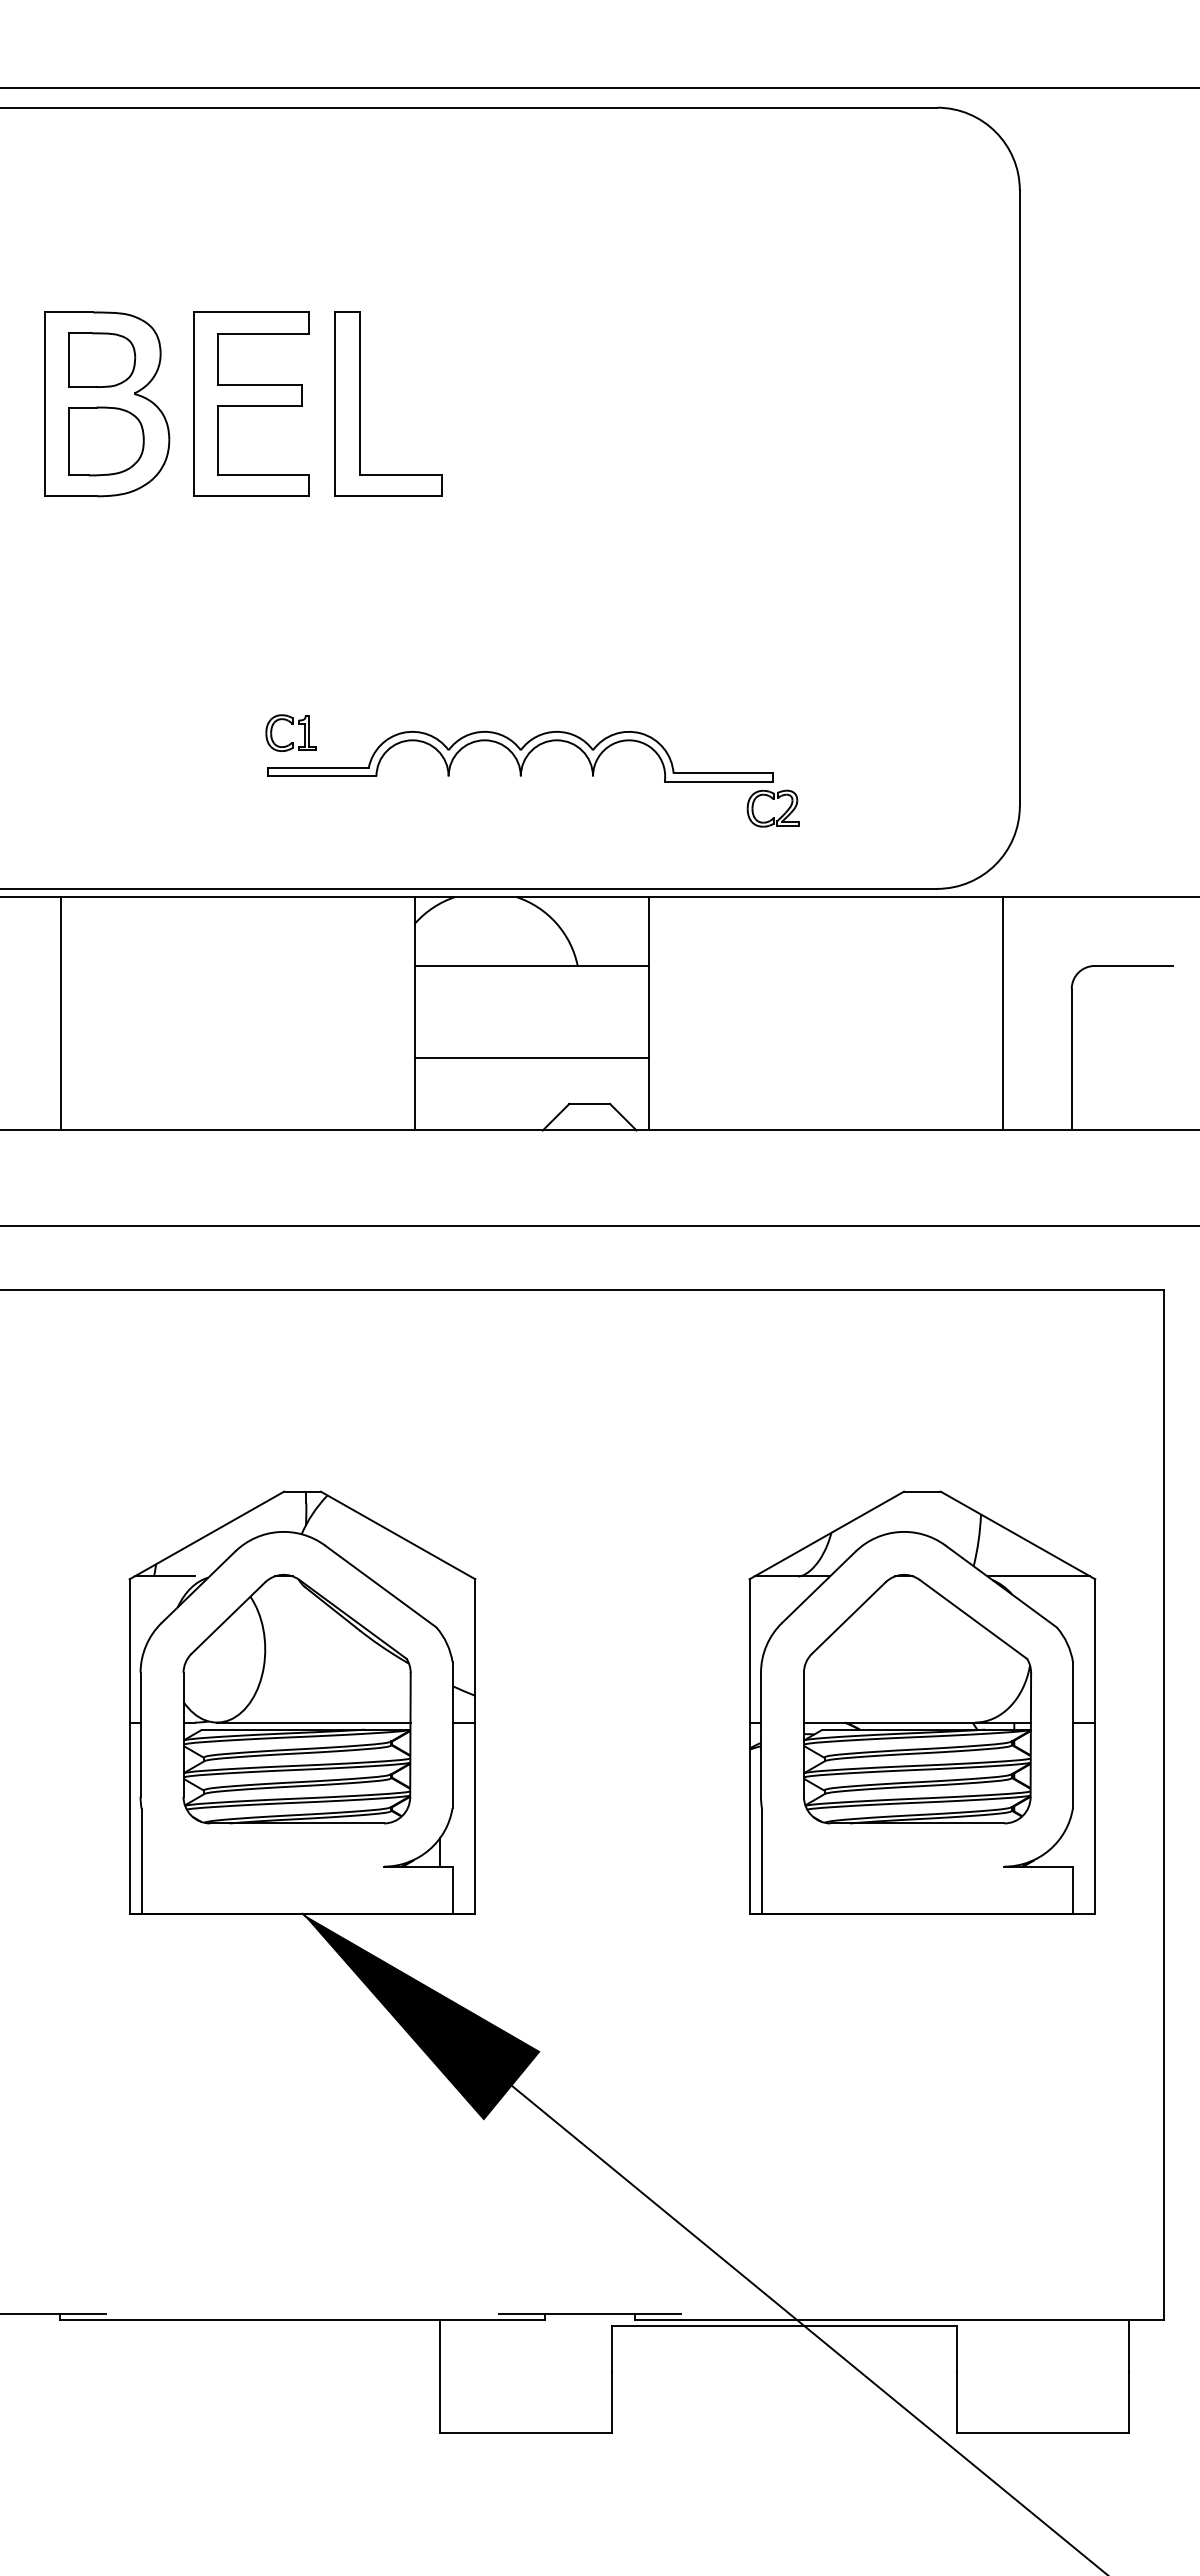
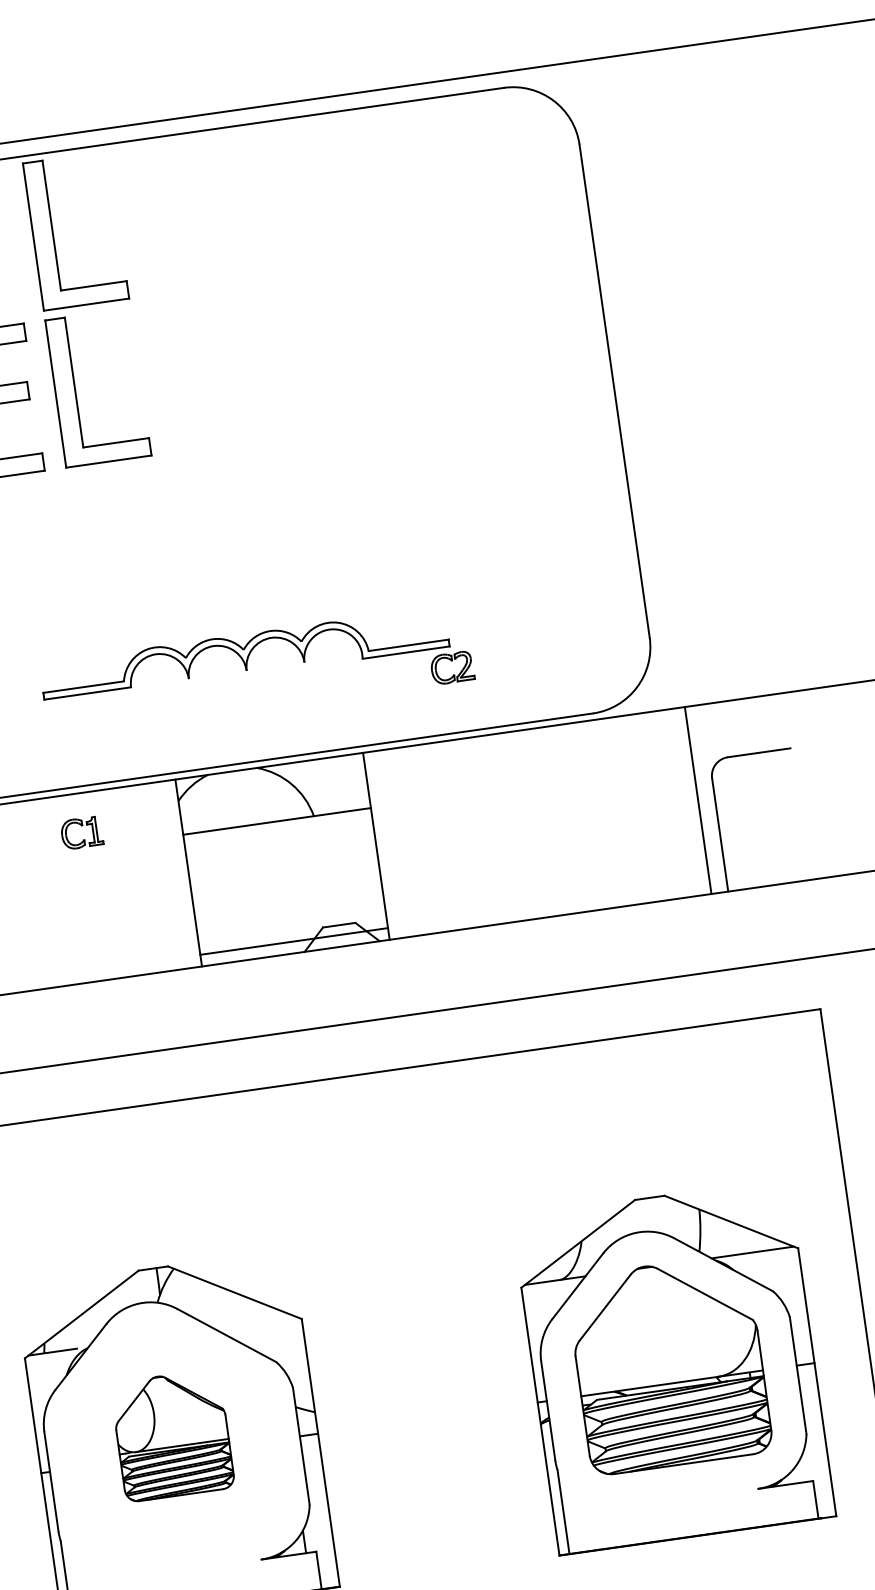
part: (360, 207) -> (53, 233), added
part: (291, 724) -> (81, 826), moved
line: (1002, 1013) -> (697, 800), moved
line: (531, 1057) -> (293, 941), moved
part: (296, 1699) -> (172, 1435), size x0.6

